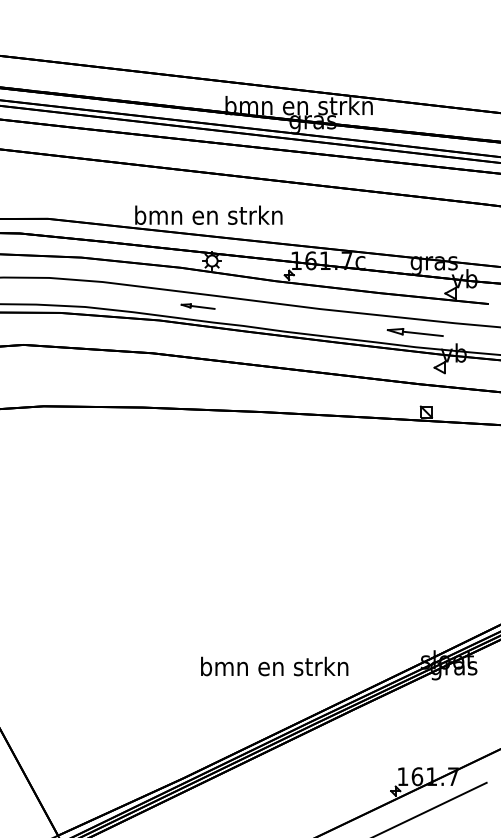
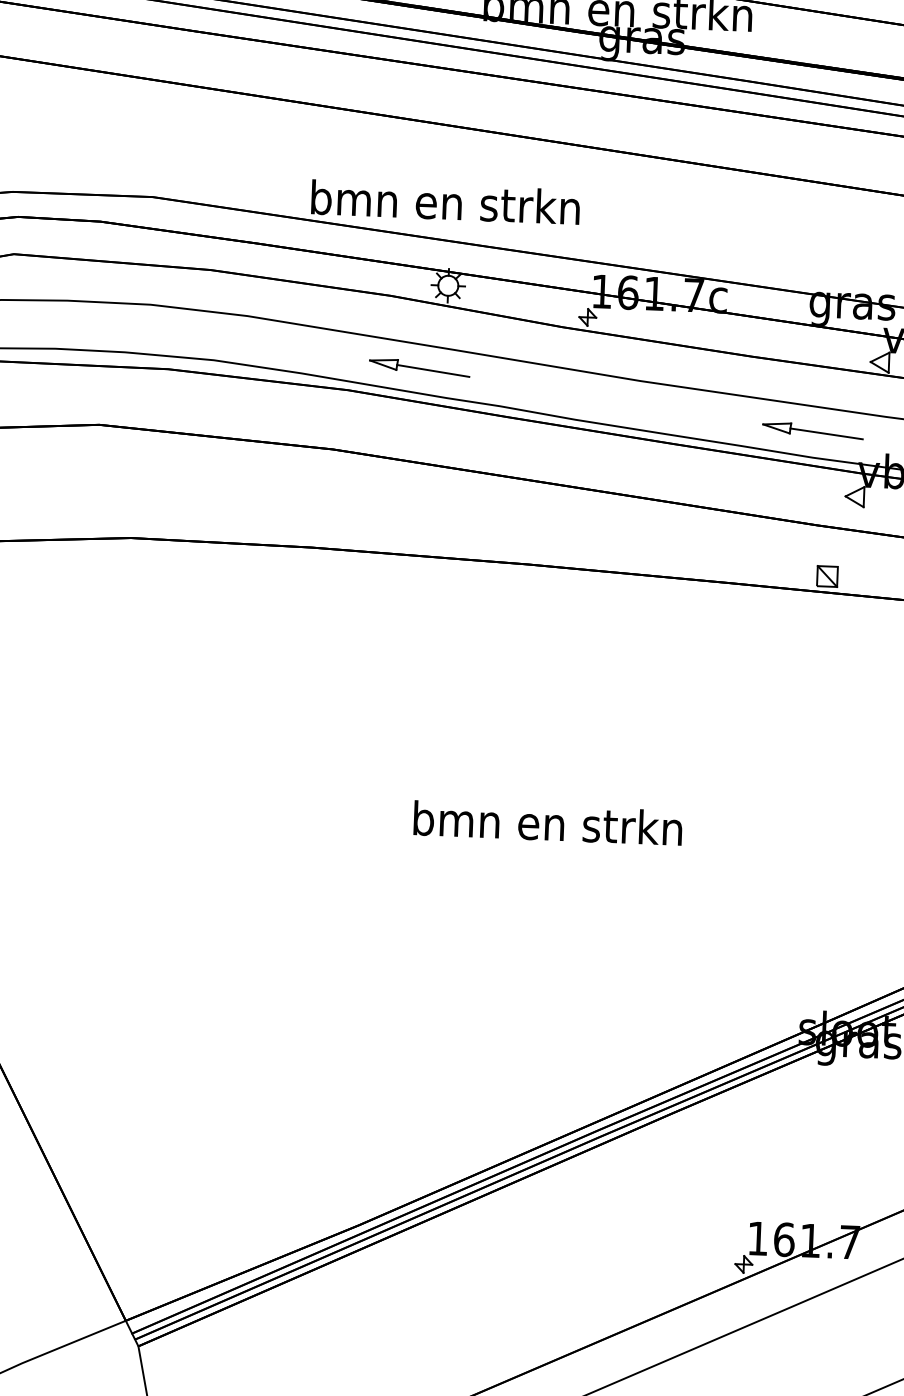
part: (197, 306) -> (418, 367), size x1.67
text: (274, 666) -> (547, 823), moved

